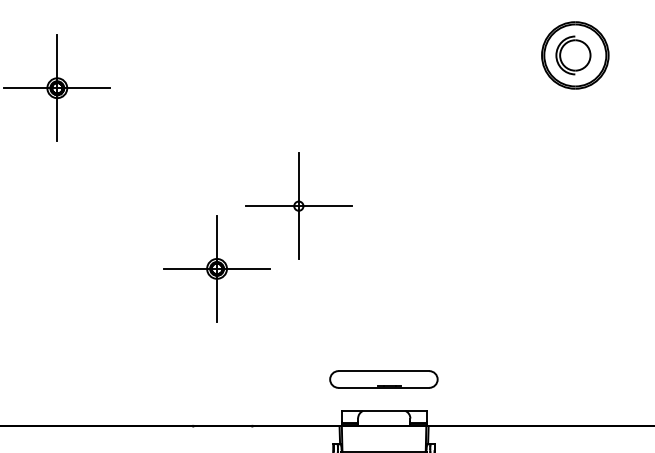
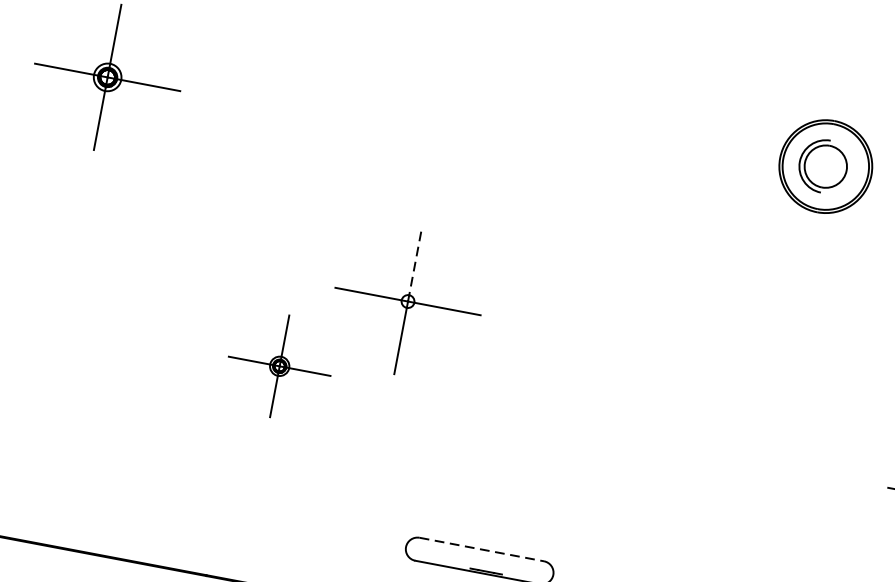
line: (298, 179) -> (414, 264), solid -> dashed
part: (216, 268) -> (279, 365), size x0.7
line: (384, 371) -> (482, 550), solid -> dashed

